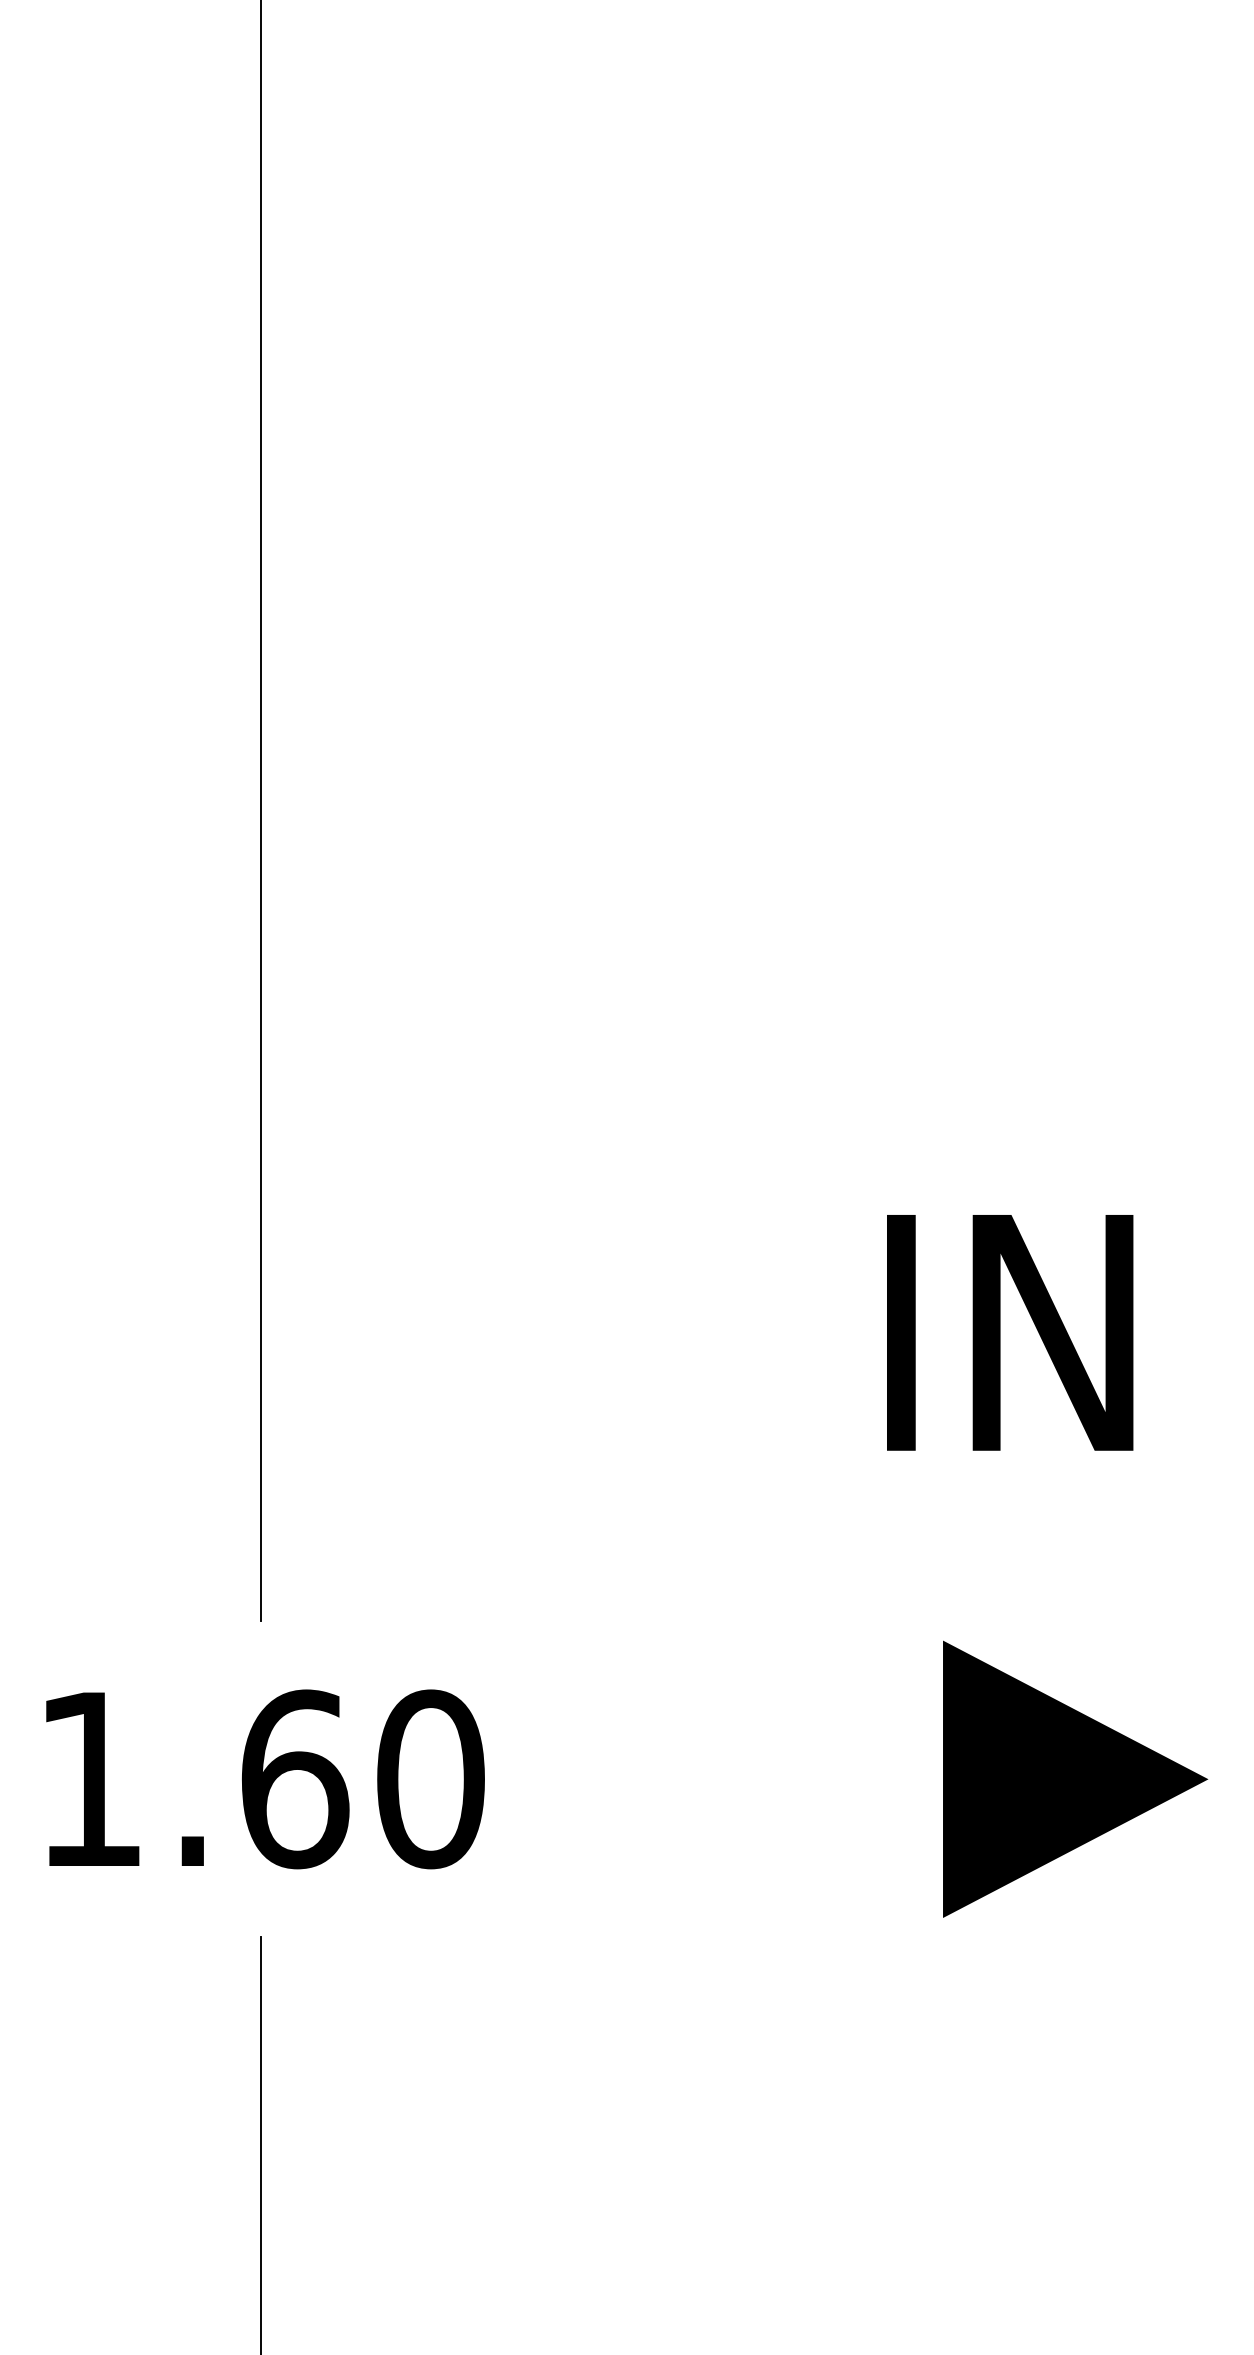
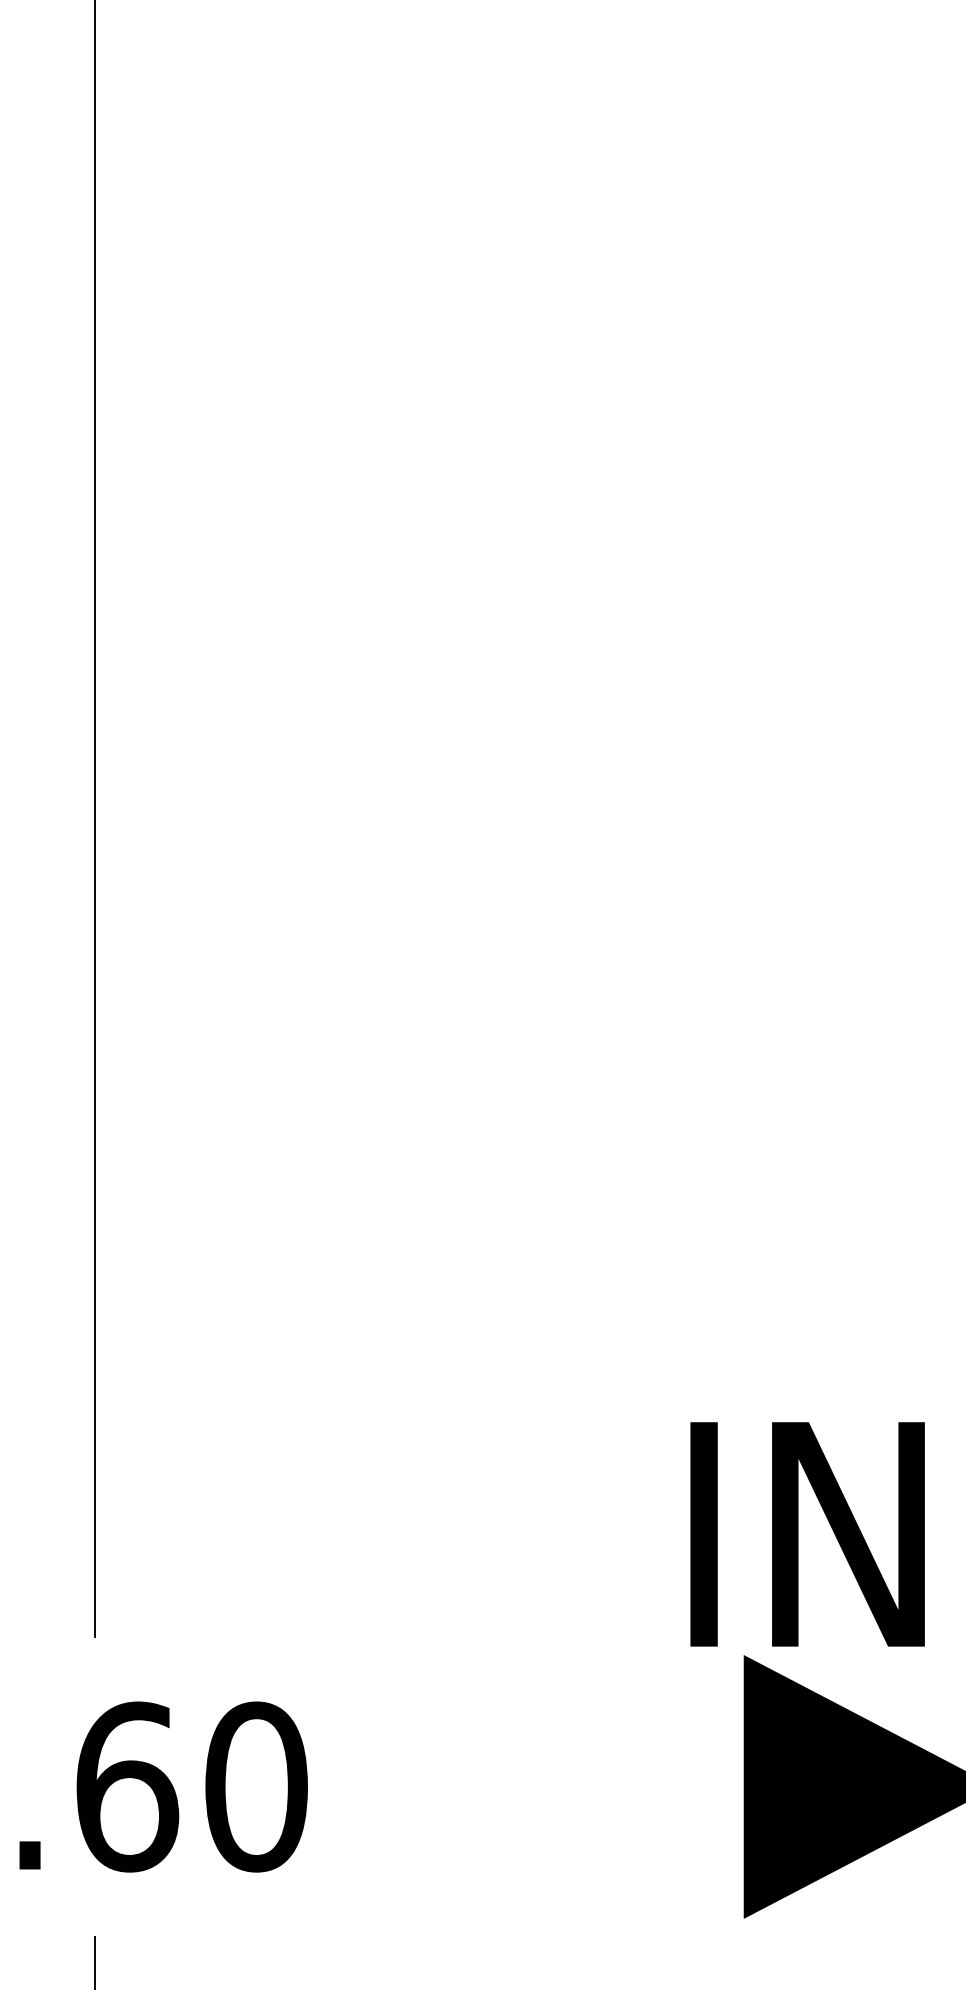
text: (1010, 1332) -> (807, 1534), moved

